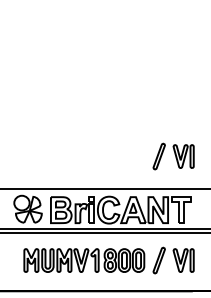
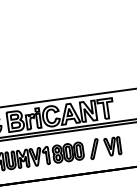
part: (173, 156) -> (94, 69), removed

